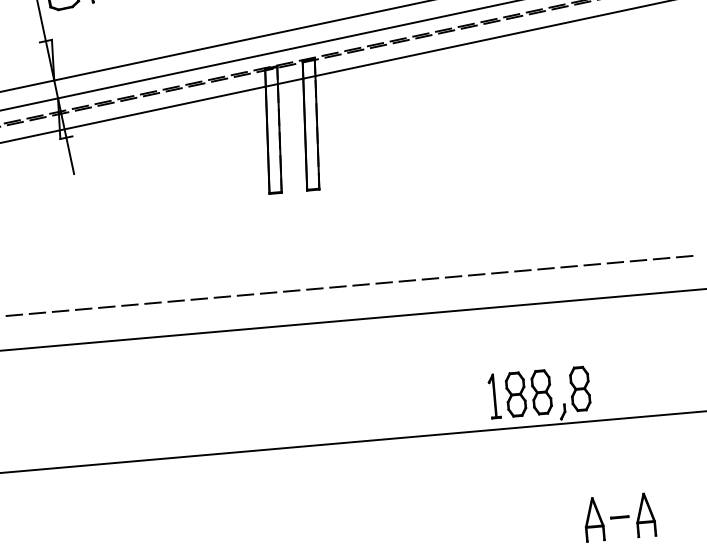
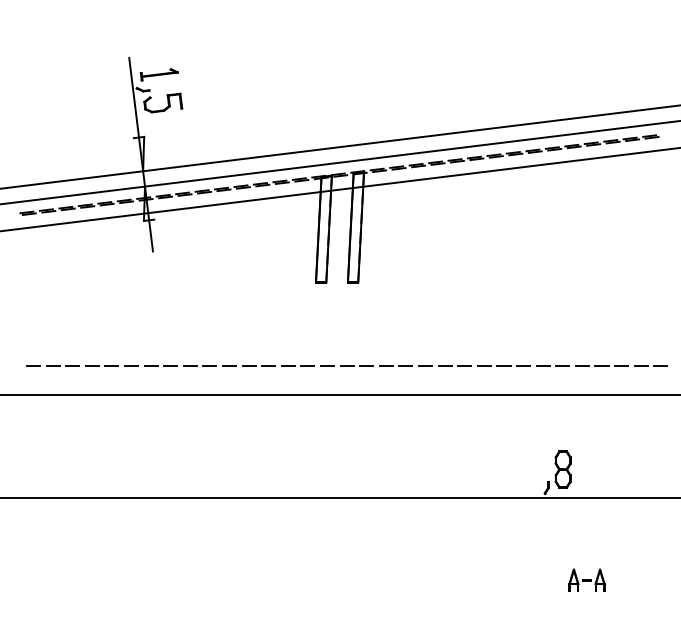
part: (519, 394) -> (511, 469), removed
part: (619, 517) -> (586, 580), size x0.6

